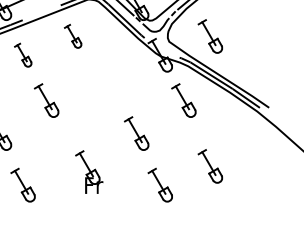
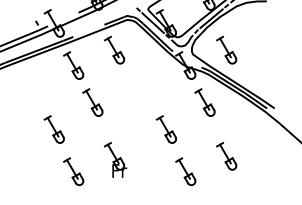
part: (73, 35) -> (114, 49), size x1.43
part: (22, 55) -> (73, 65), size x1.43
part: (89, 171) -> (115, 159), moved

